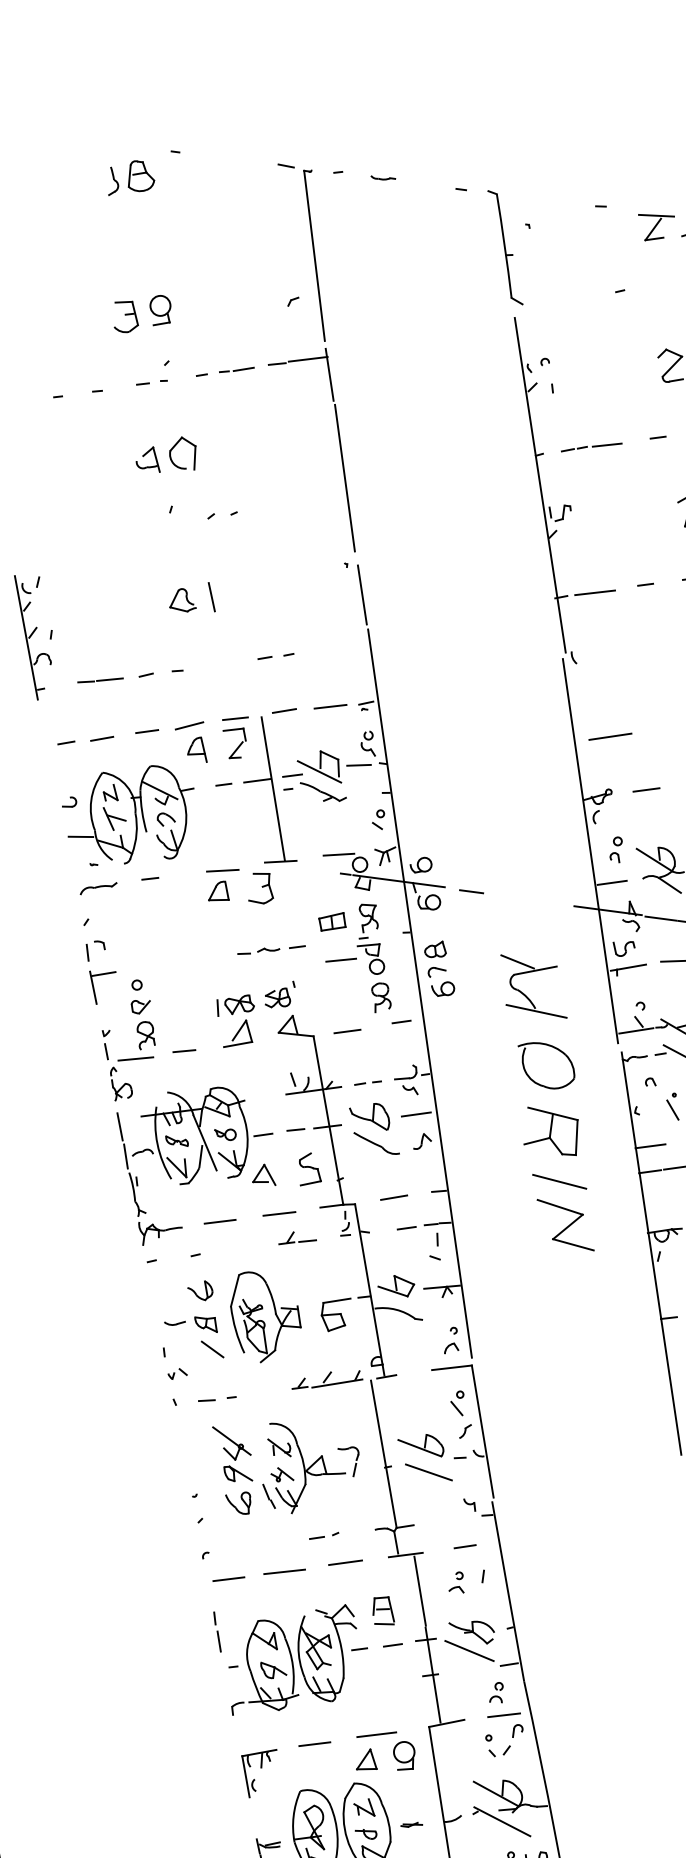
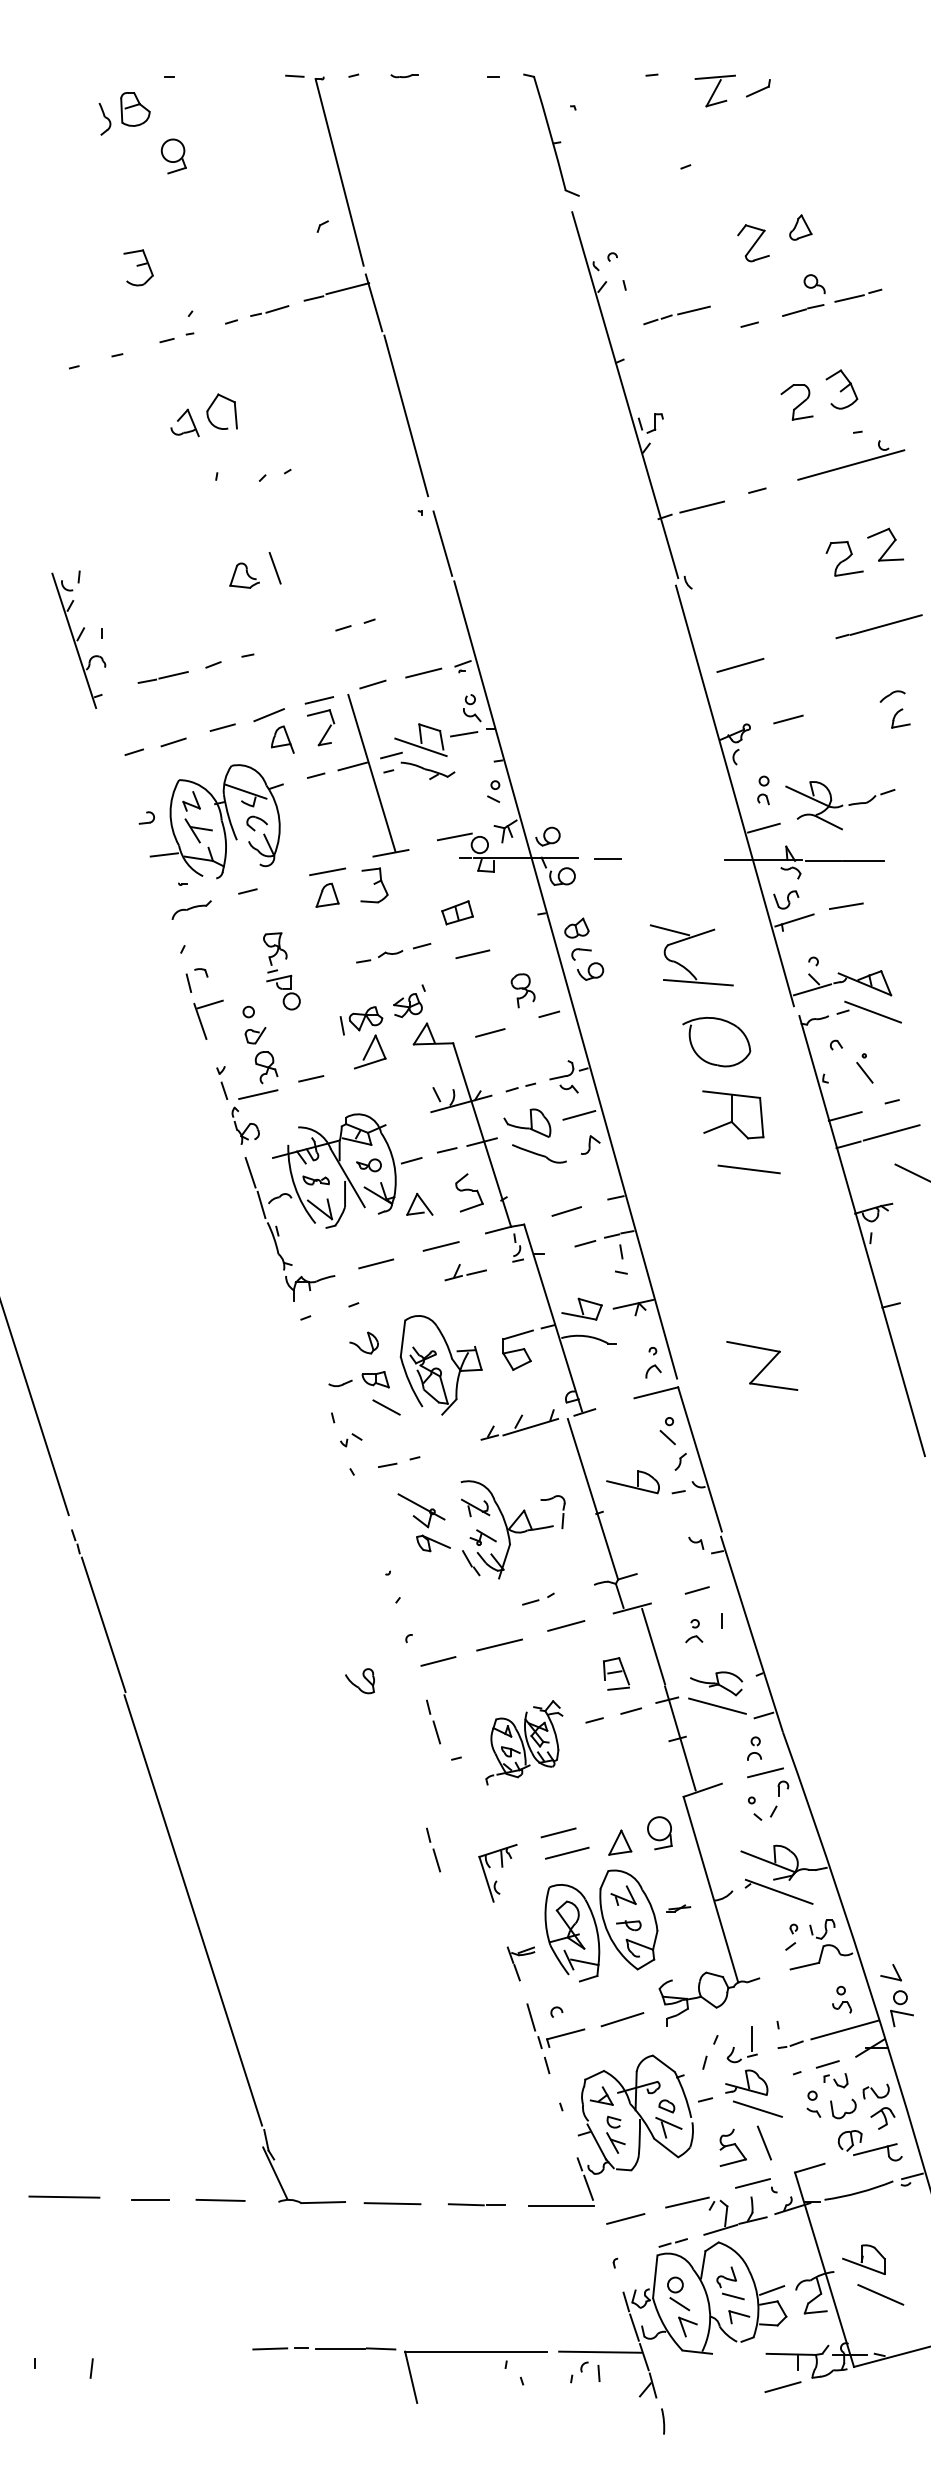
part: (160, 310) -> (173, 156), moved
part: (591, 447) -> (676, 315), moved
part: (371, 939) -> (281, 971), moved
part: (565, 1224) -> (762, 1365), moved
line: (428, 1472) -> (645, 1512), removed
part: (237, 1502) -> (359, 1681), moved
part: (295, 1660) -> (524, 1742), size x0.6
line: (377, 1734) -> (567, 1852), moved
part: (202, 1744) -> (433, 1849), added

